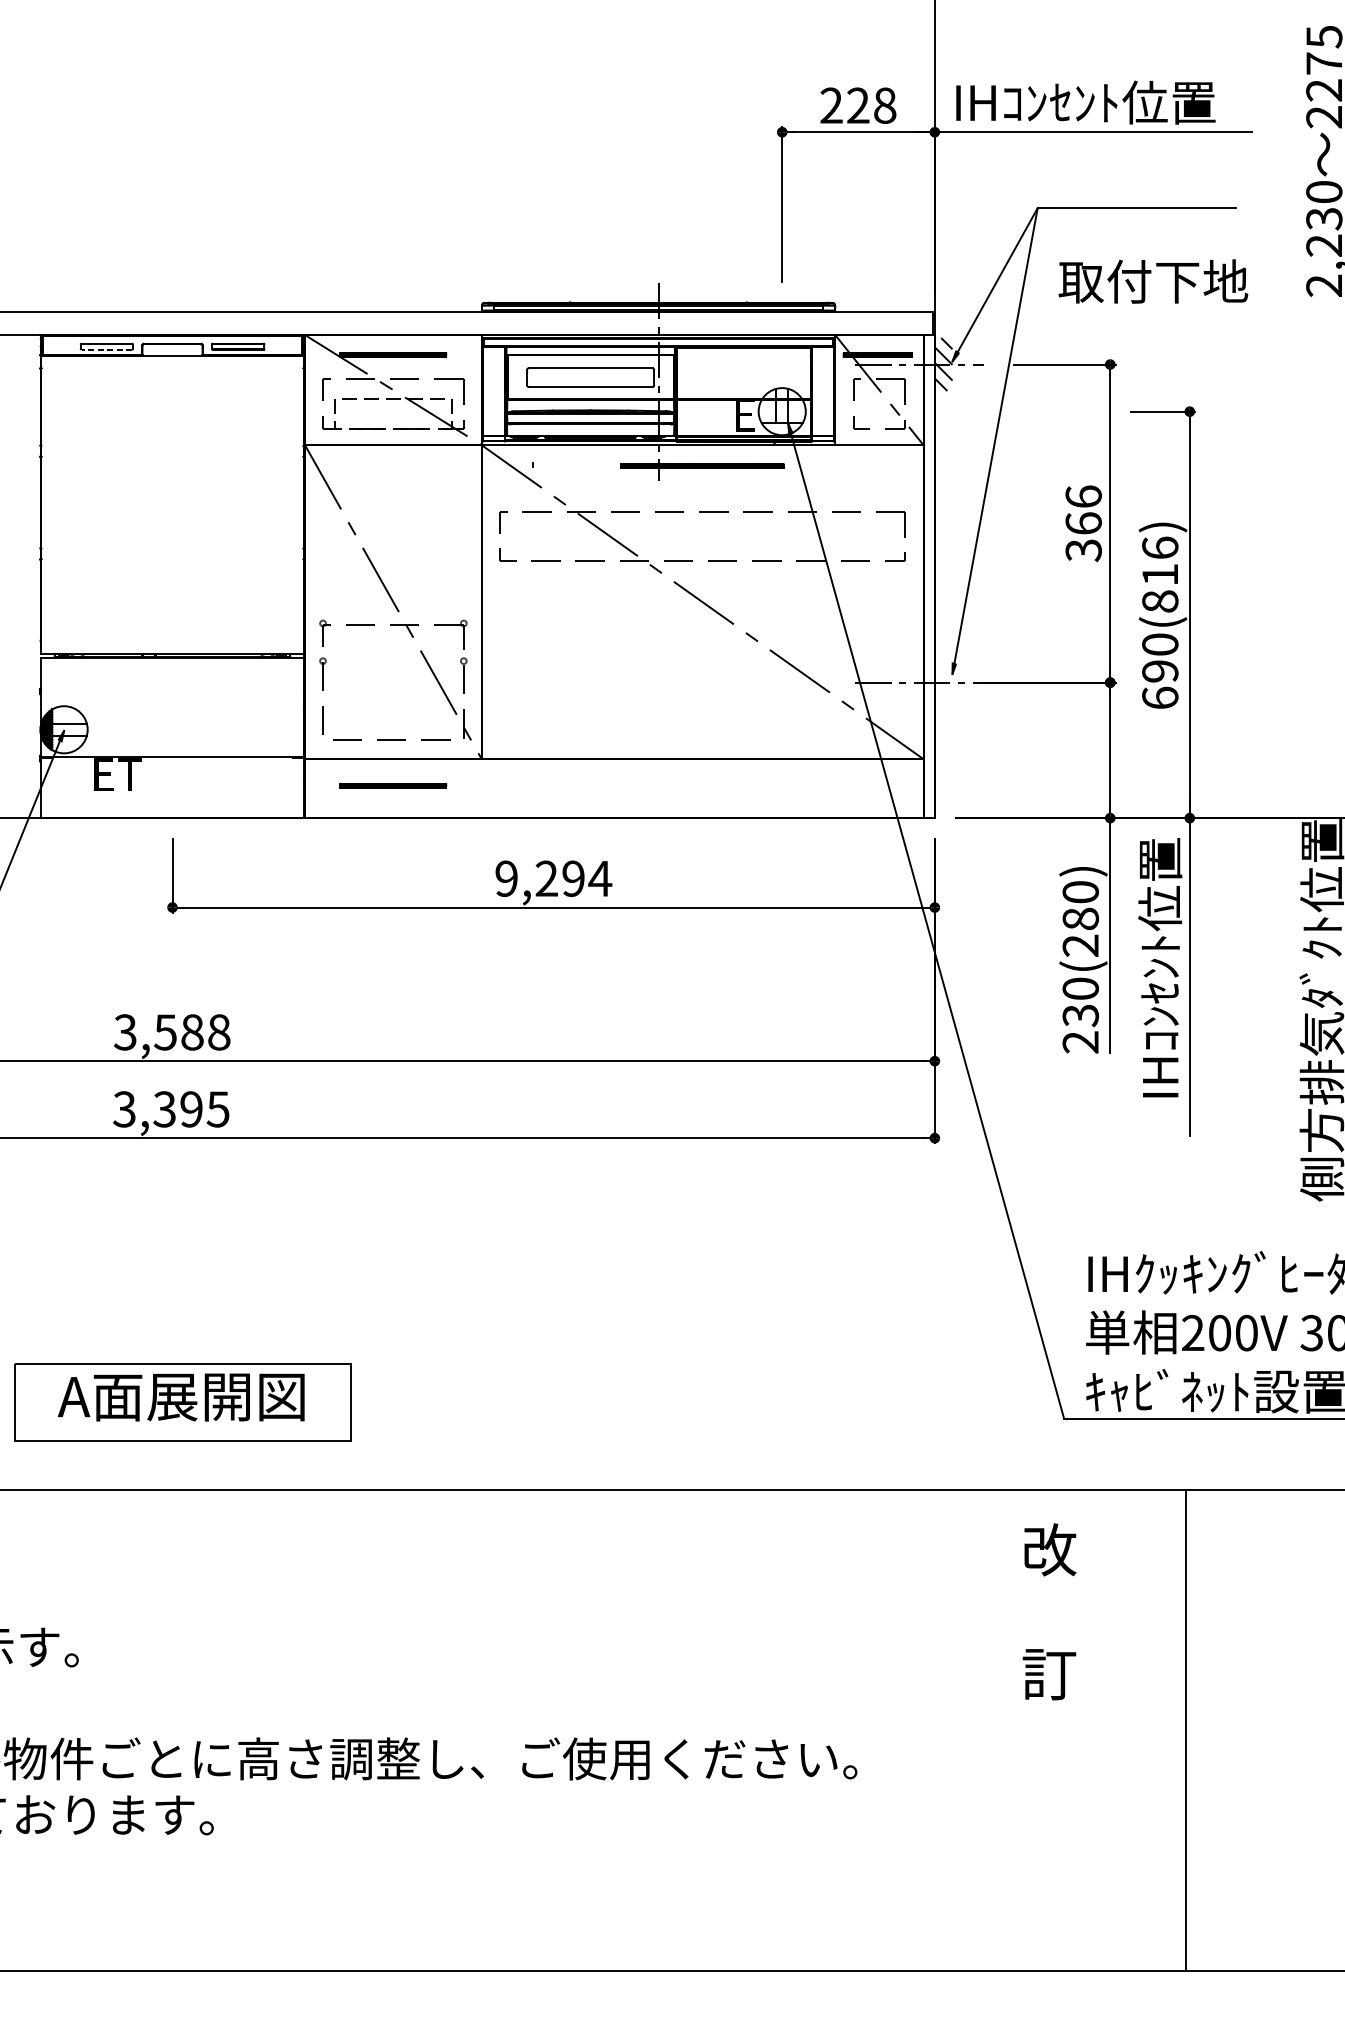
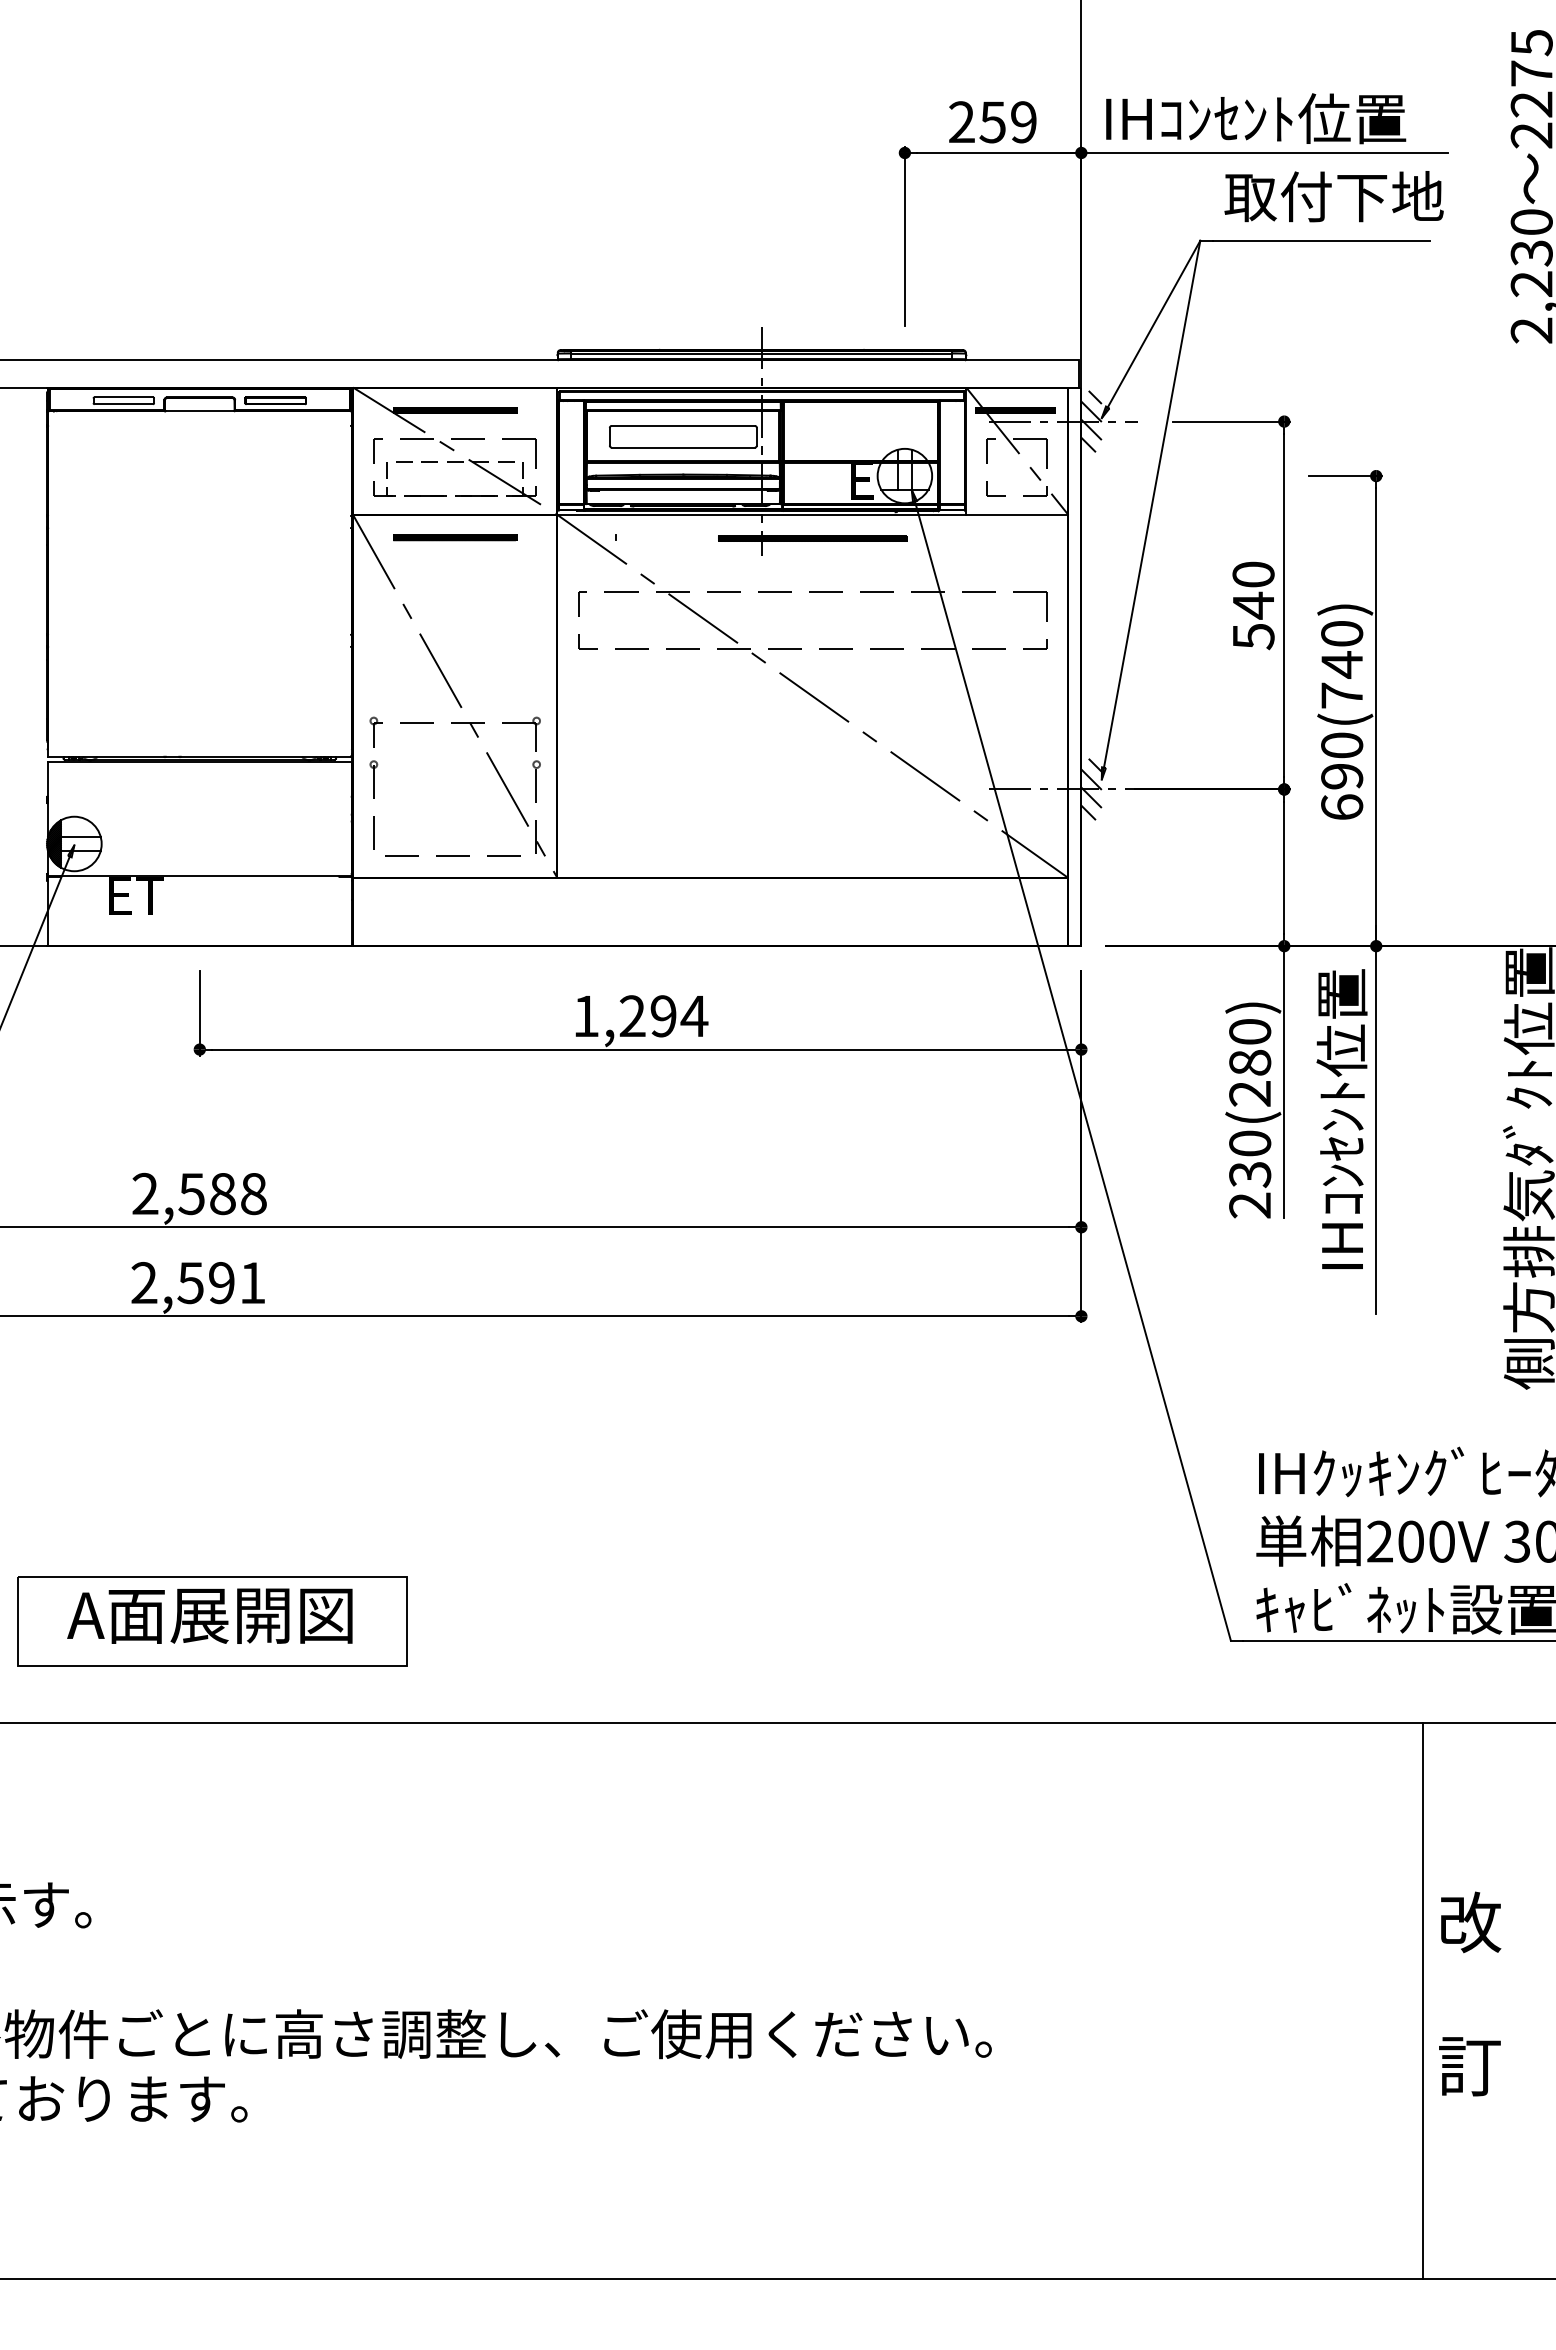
text: (870, 105) -> (1007, 122), 228 -> 259
text: (1152, 281) -> (1333, 196), moved
line: (106, 349) -> (123, 404), dashed -> solid
text: (1083, 523) -> (1253, 605), 366 -> 540
text: (1160, 574) -> (1342, 664), 690(816) -> 690(740)
hatch: (943, 682) -> (1091, 789), added
part: (393, 785) -> (455, 537), moved
text: (506, 878) -> (585, 1016), 9,294 -> 1,294
text: (125, 1032) -> (145, 1194), 3,588 -> 2,588
text: (171, 1109) -> (198, 1283), 3,395 -> 2,591
text: (1049, 1611) -> (1470, 1993), moved
line: (1185, 1729) -> (1422, 2000), moved

